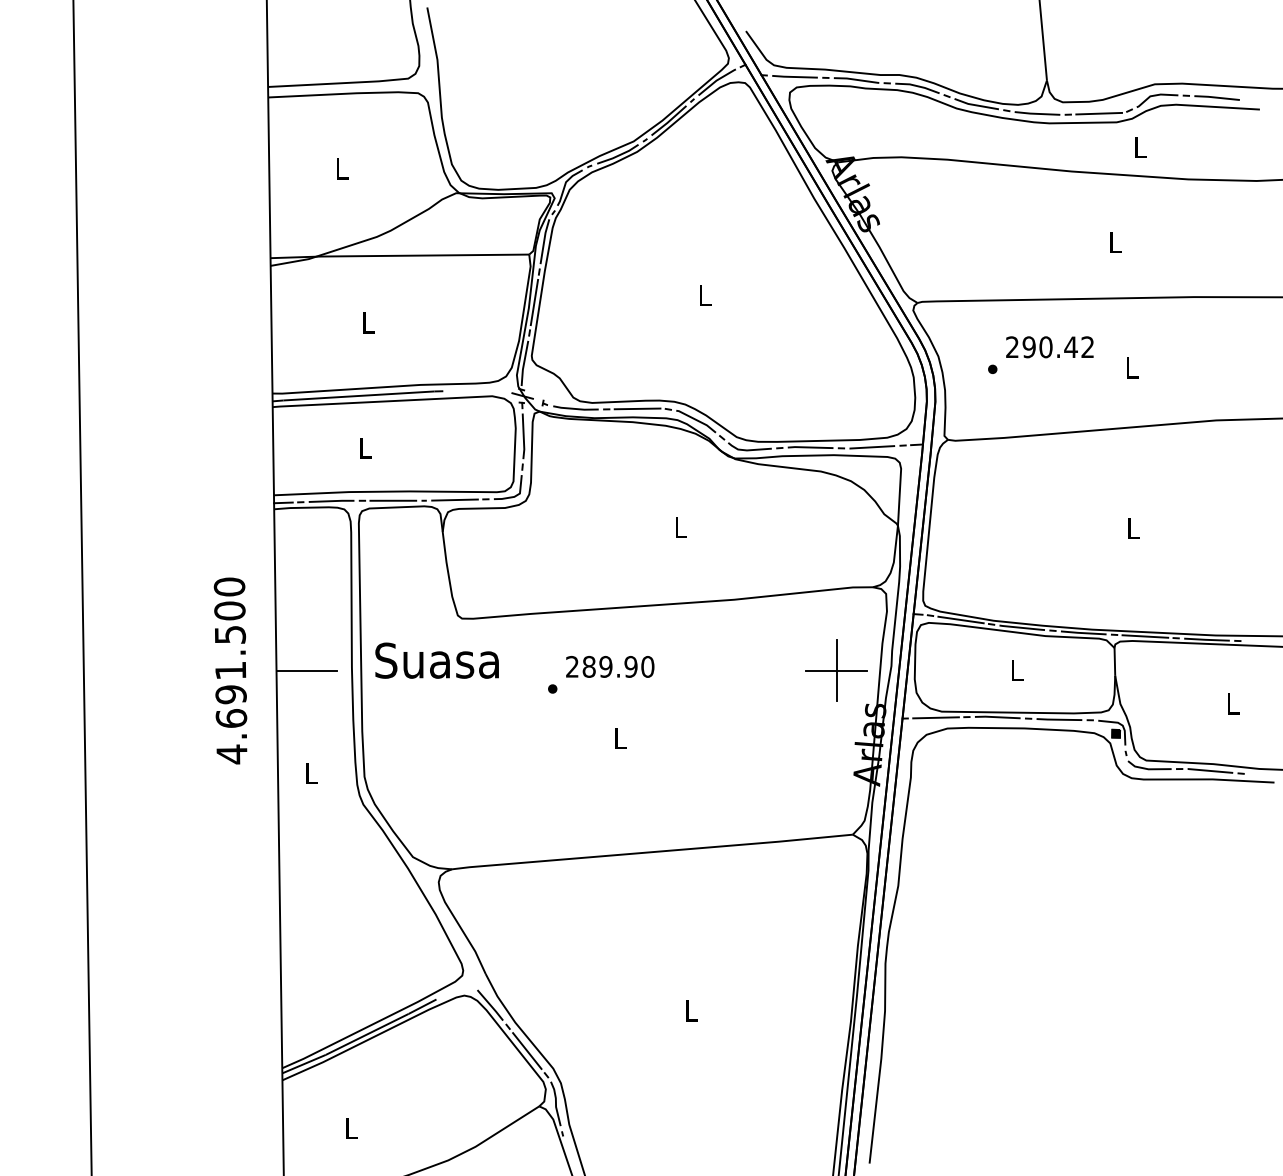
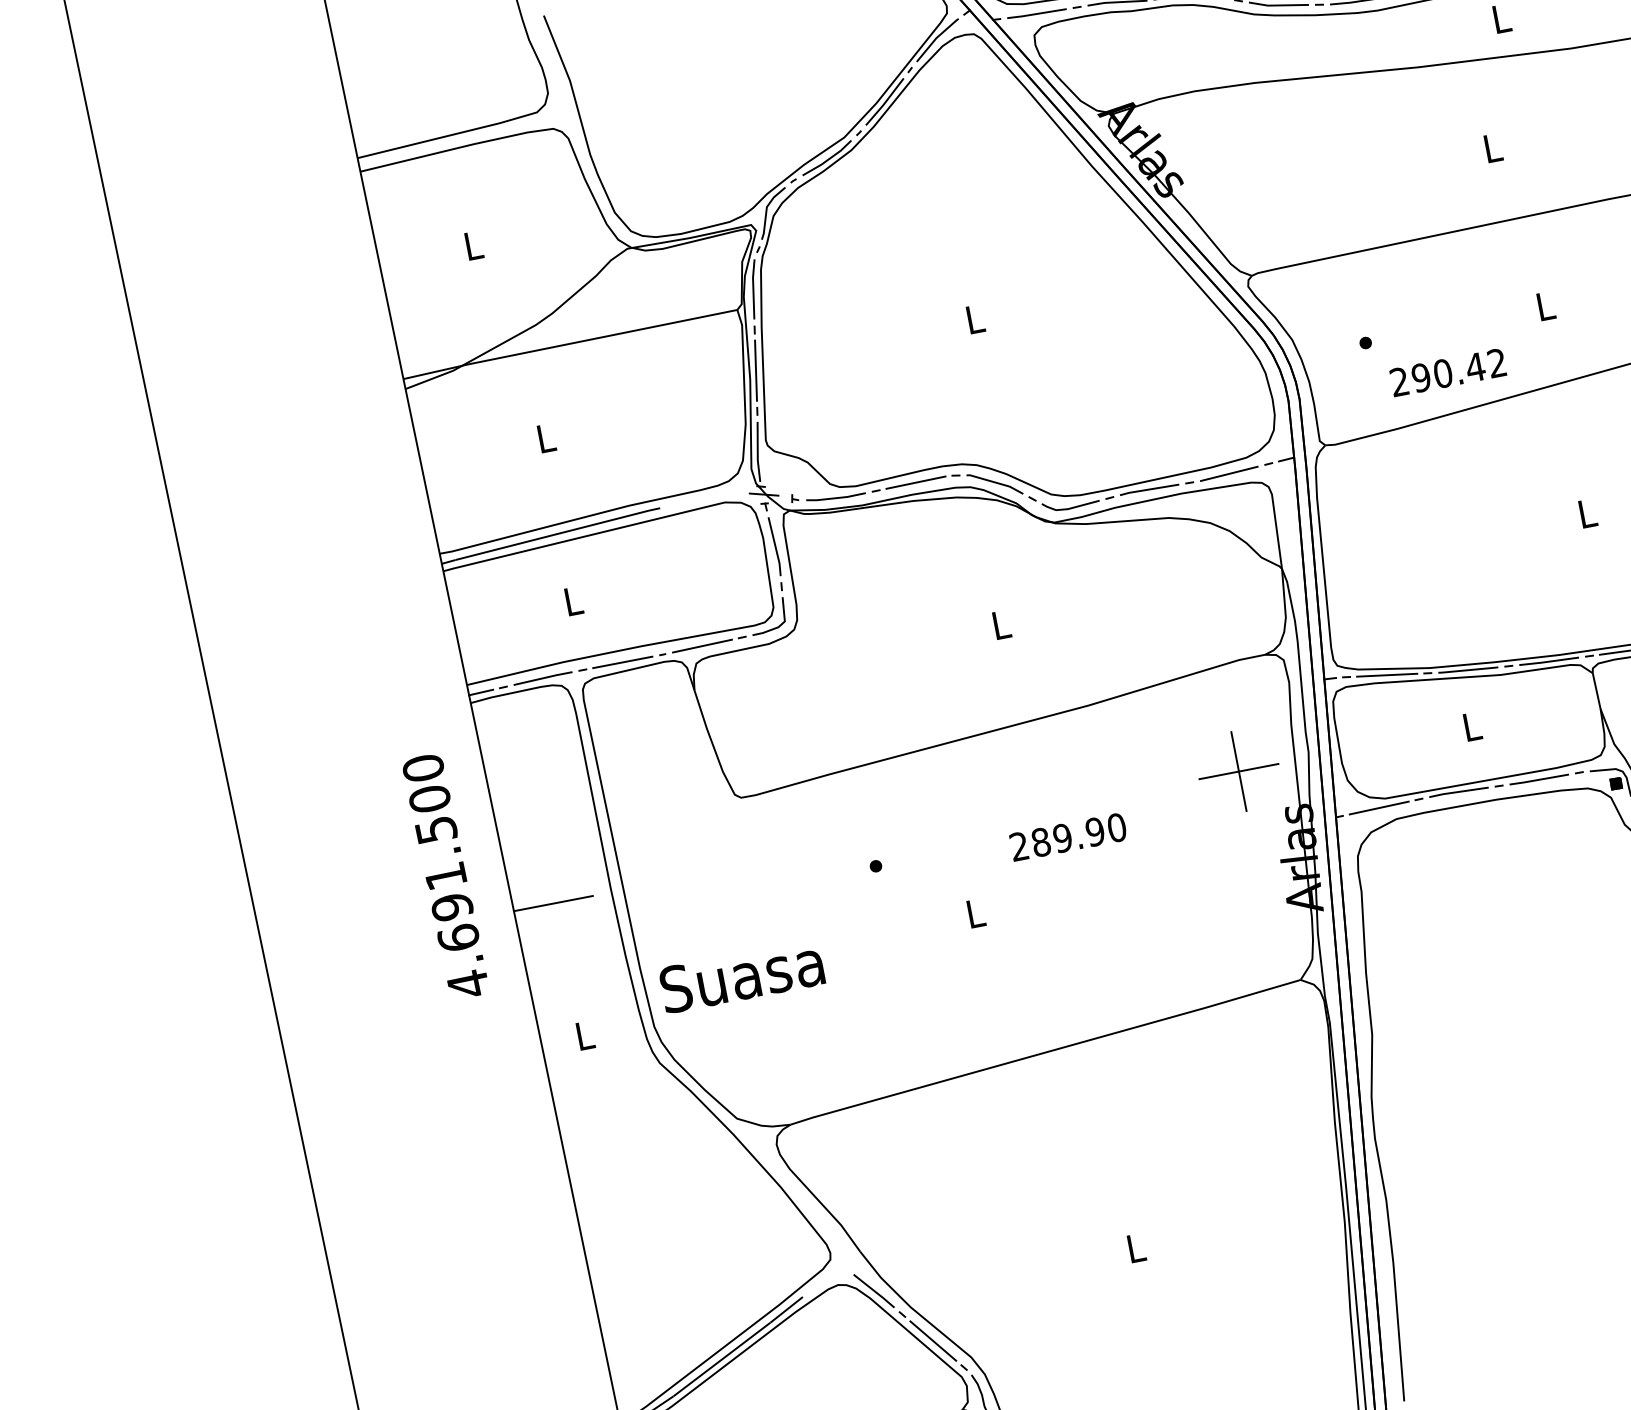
text: (1049, 347) -> (1447, 373), moved
text: (436, 660) -> (741, 976), moved
text: (610, 666) -> (1068, 836), moved
text: (230, 670) -> (445, 876), moved

